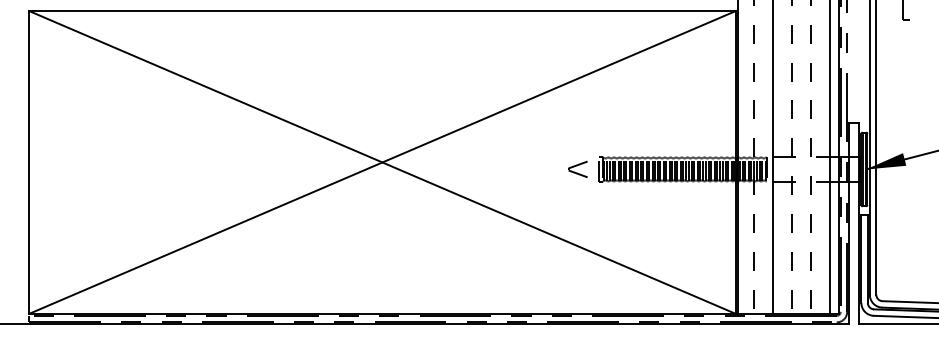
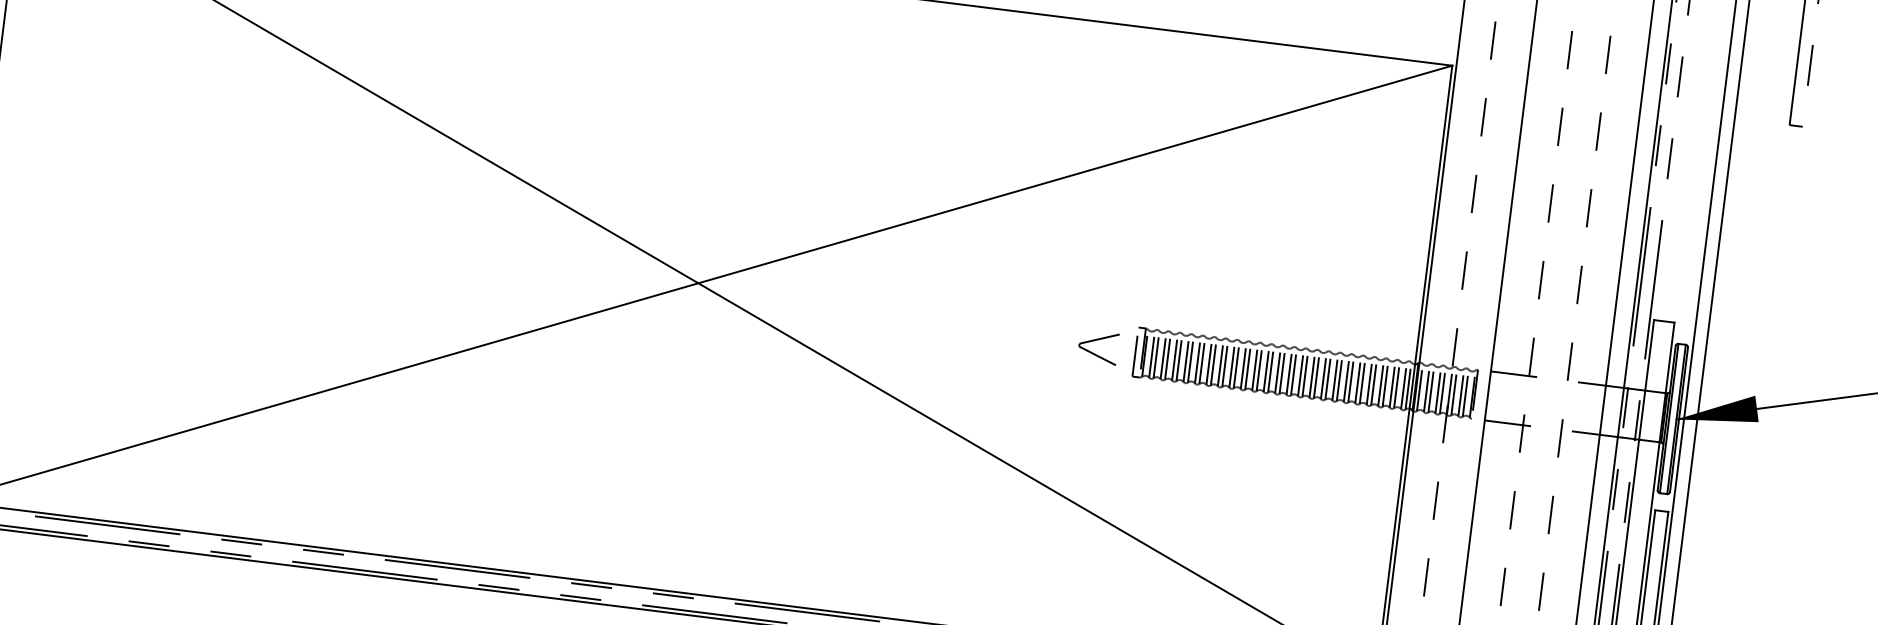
part: (577, 169) -> (1091, 346), size x0.7

